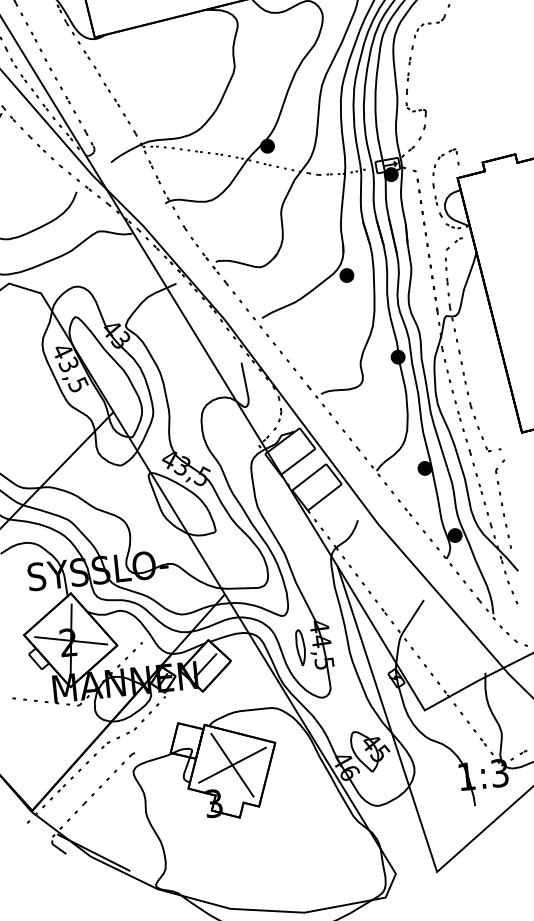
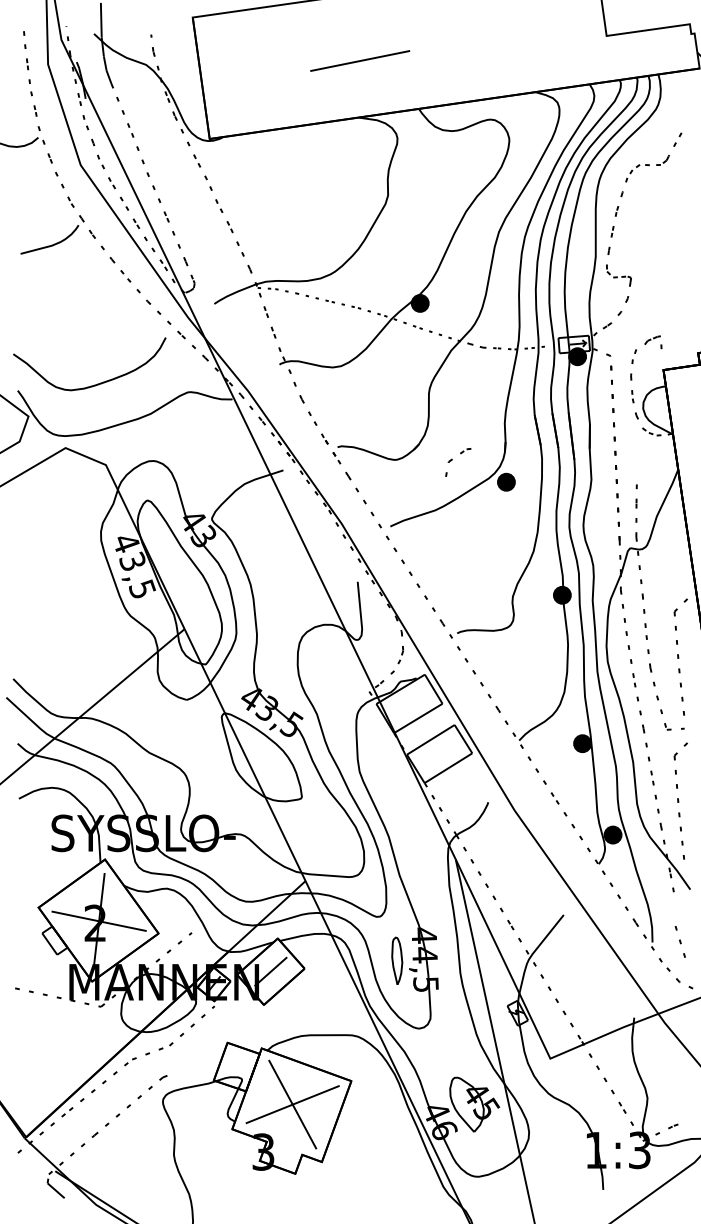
part: (447, 157) -> (653, 342), size x0.6
part: (449, 248) -> (452, 460), moved
part: (492, 394) -> (680, 656), added
line: (512, 592) -> (679, 941), moved

